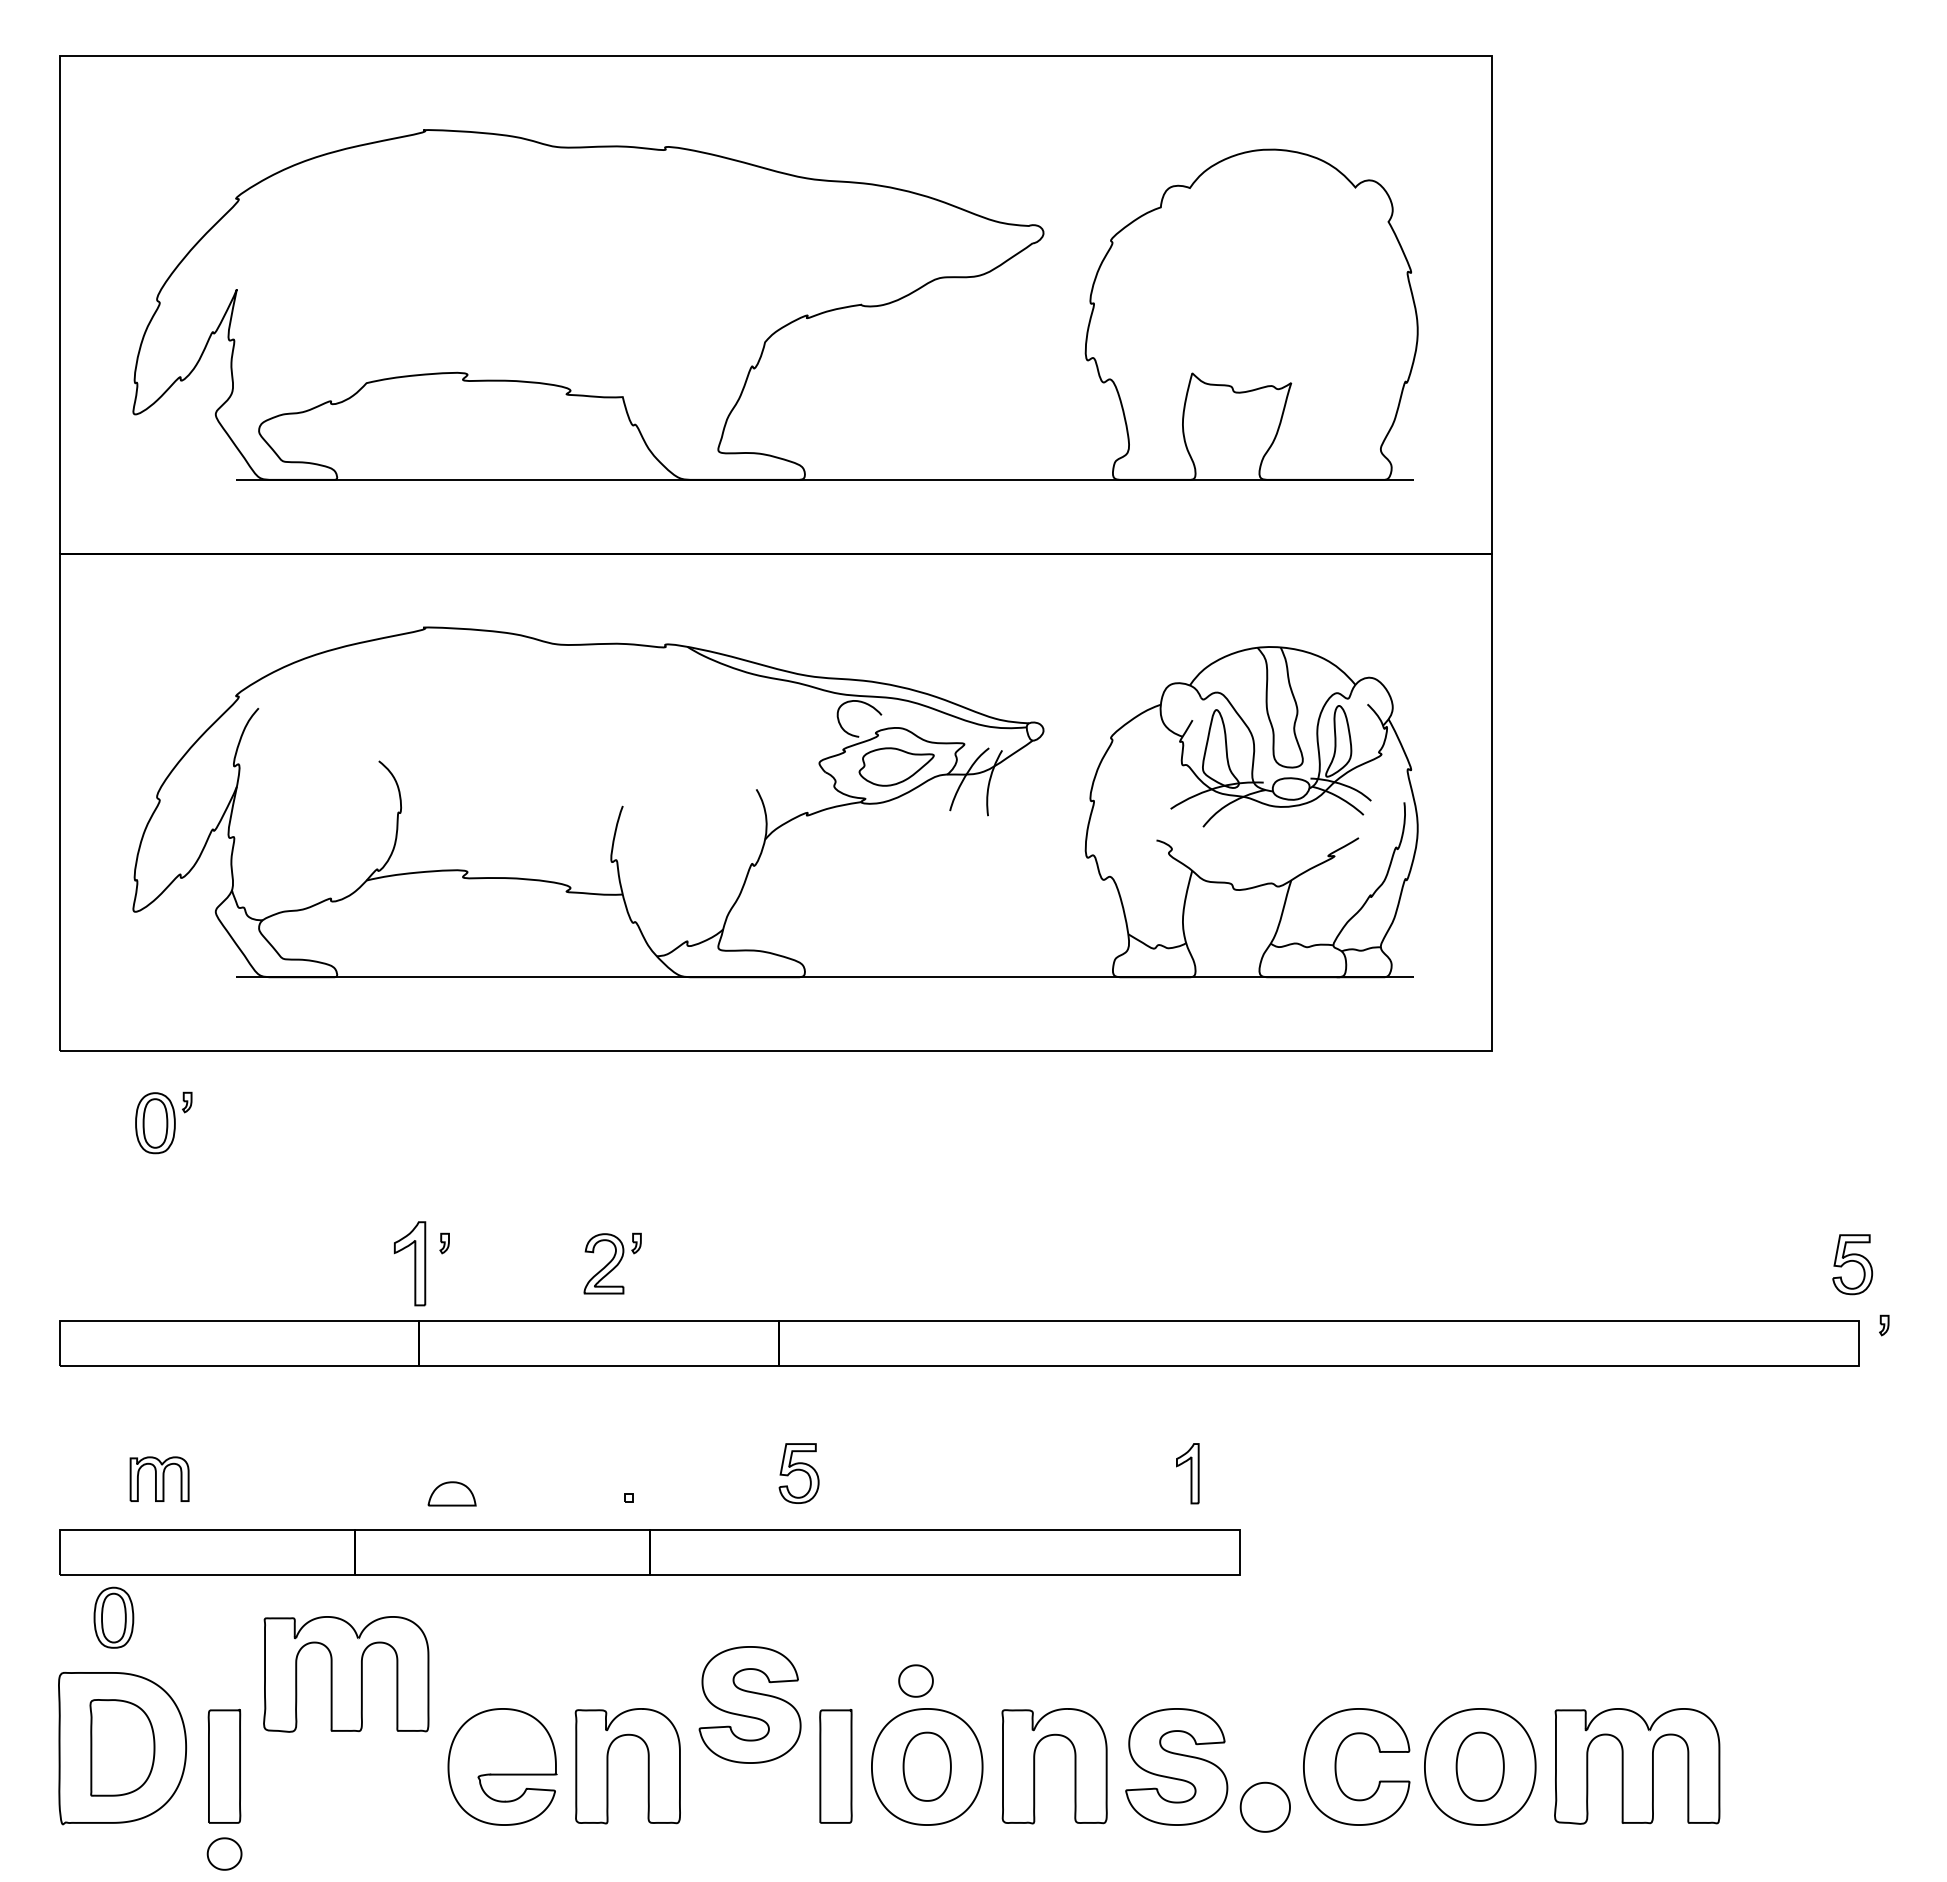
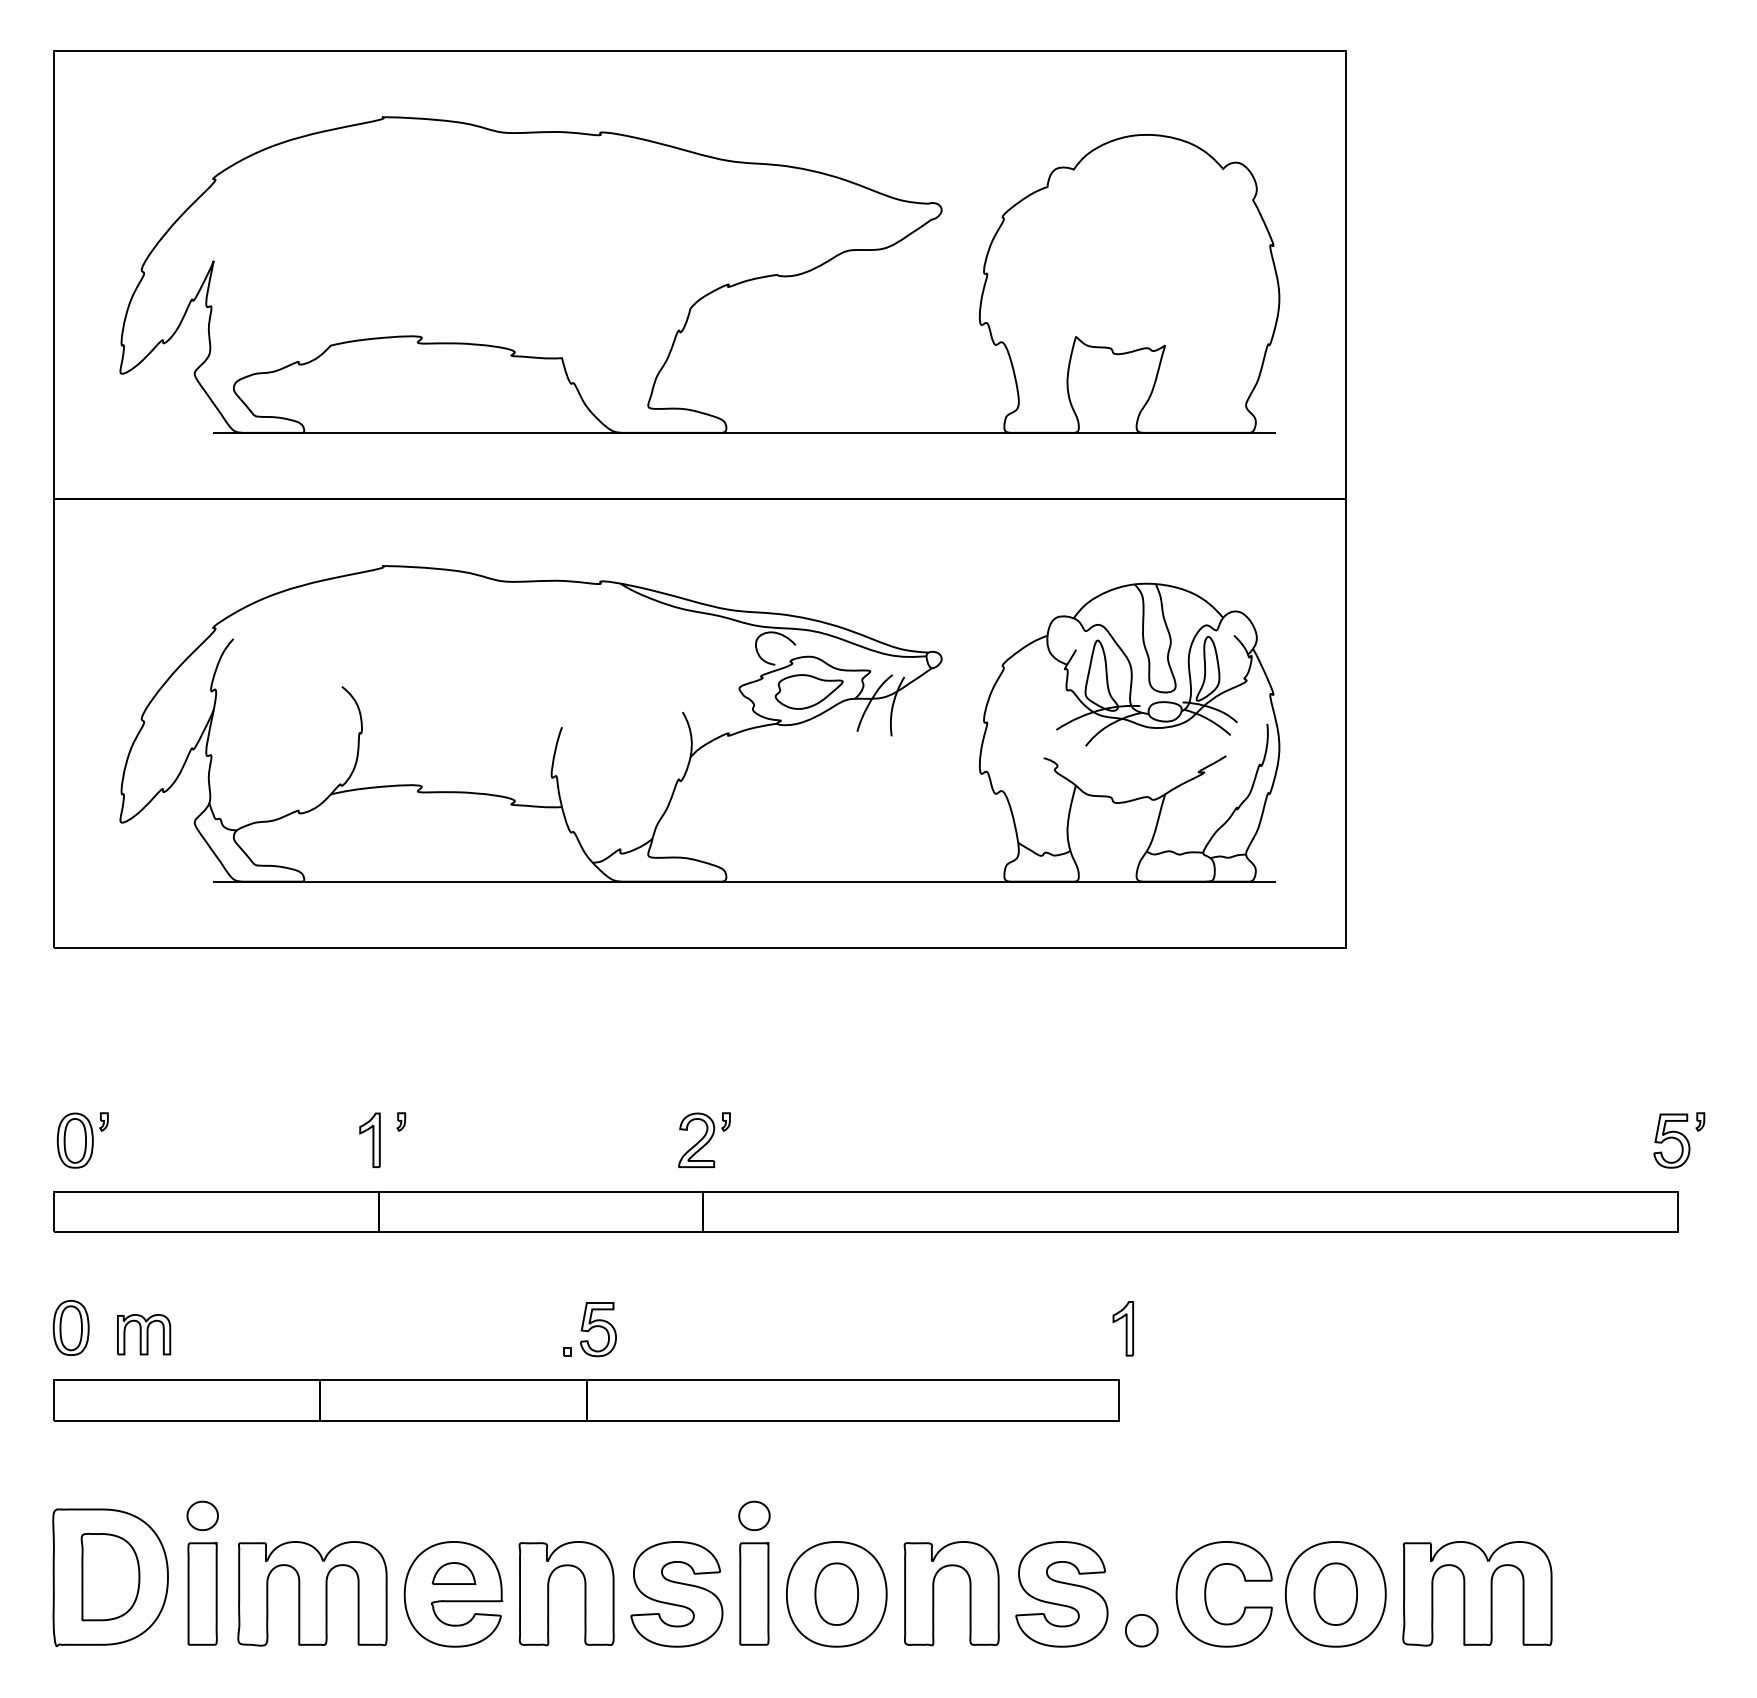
part: (163, 1122) -> (82, 1140), moved
part: (409, 1263) -> (369, 1140), size x0.71
part: (612, 1263) -> (704, 1140), moved
part: (1884, 1325) -> (1700, 1121), moved
part: (798, 1473) -> (597, 1329), moved
part: (1187, 1473) -> (1123, 1328), moved
part: (451, 1493) -> (453, 1573), moved
part: (113, 1617) -> (70, 1327), moved
part: (346, 1674) -> (312, 1593), moved
part: (915, 1680) -> (753, 1515), moved
part: (749, 1704) -> (676, 1593), moved
part: (1264, 1806) -> (1141, 1630), size x0.71
part: (224, 1853) -> (202, 1515), moved

